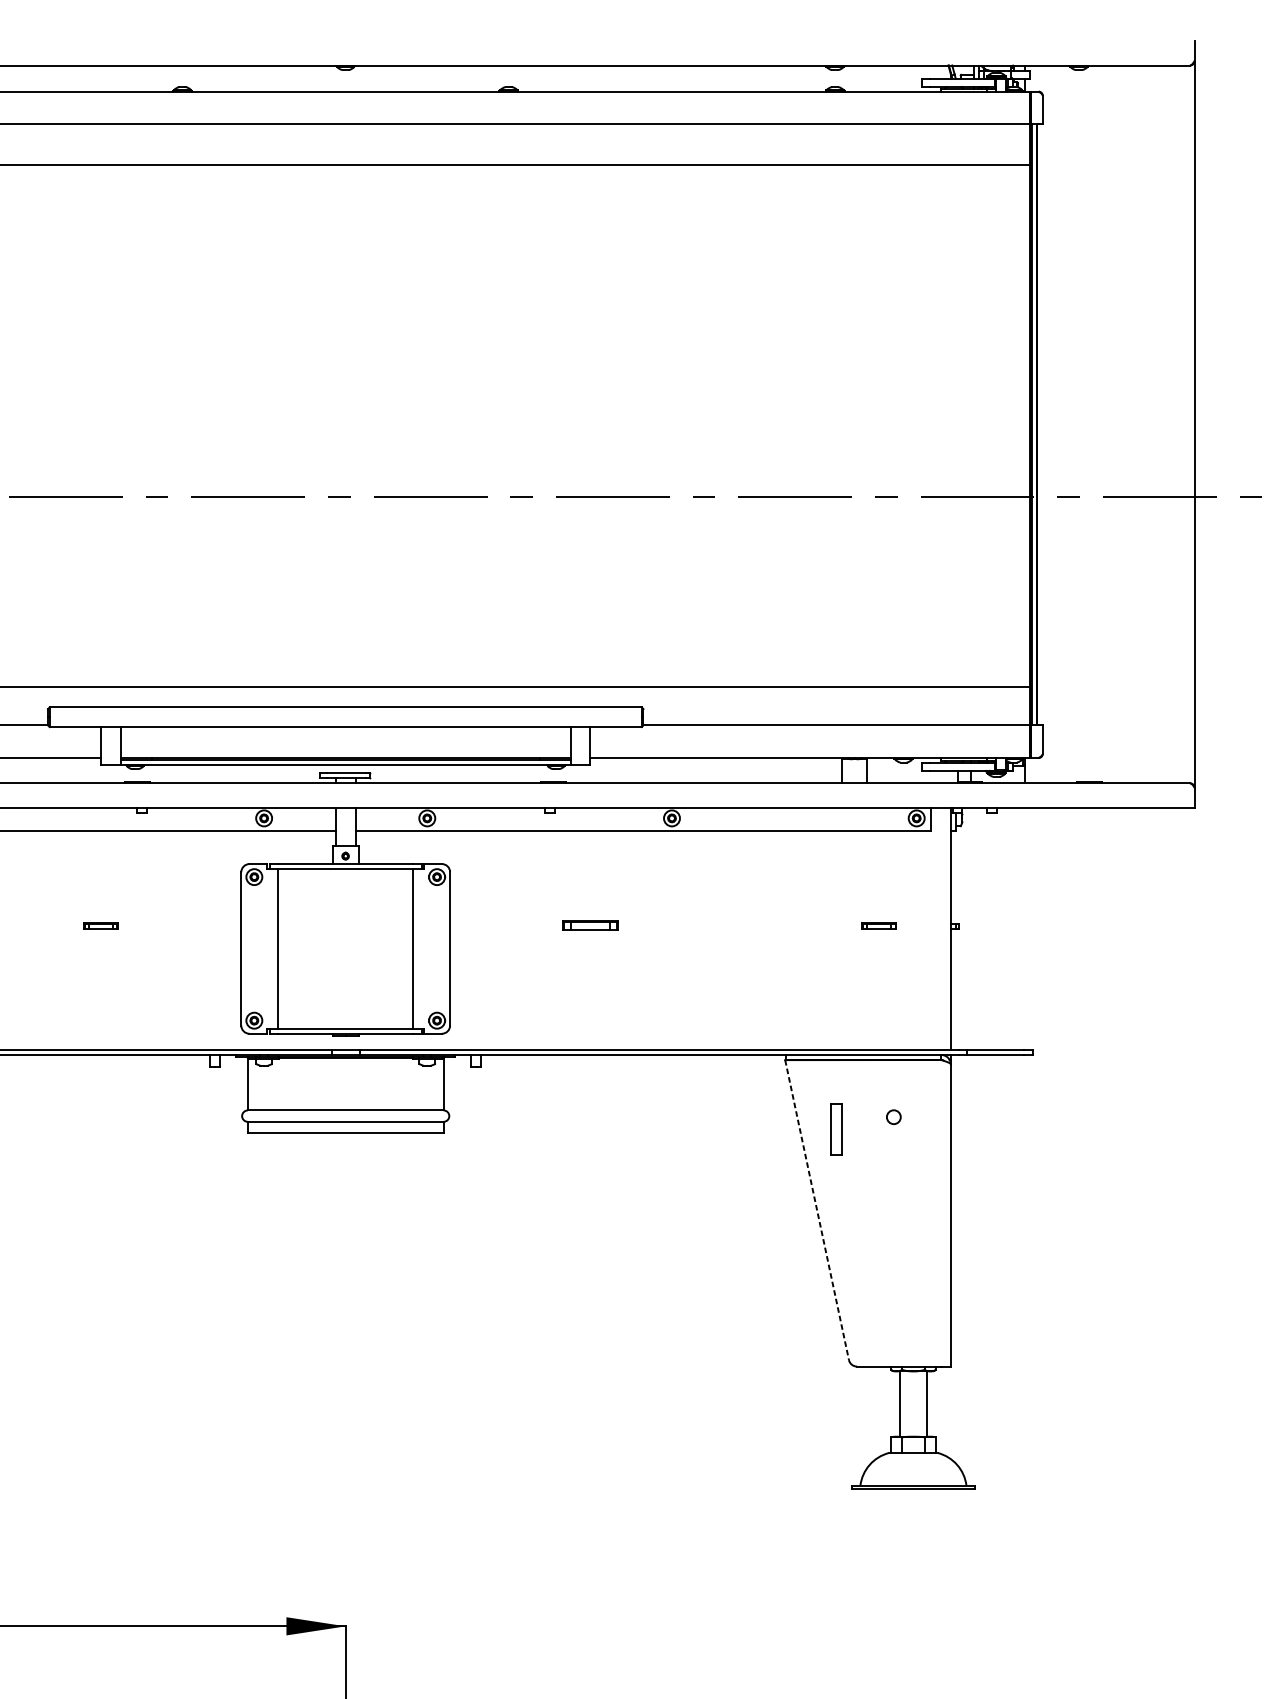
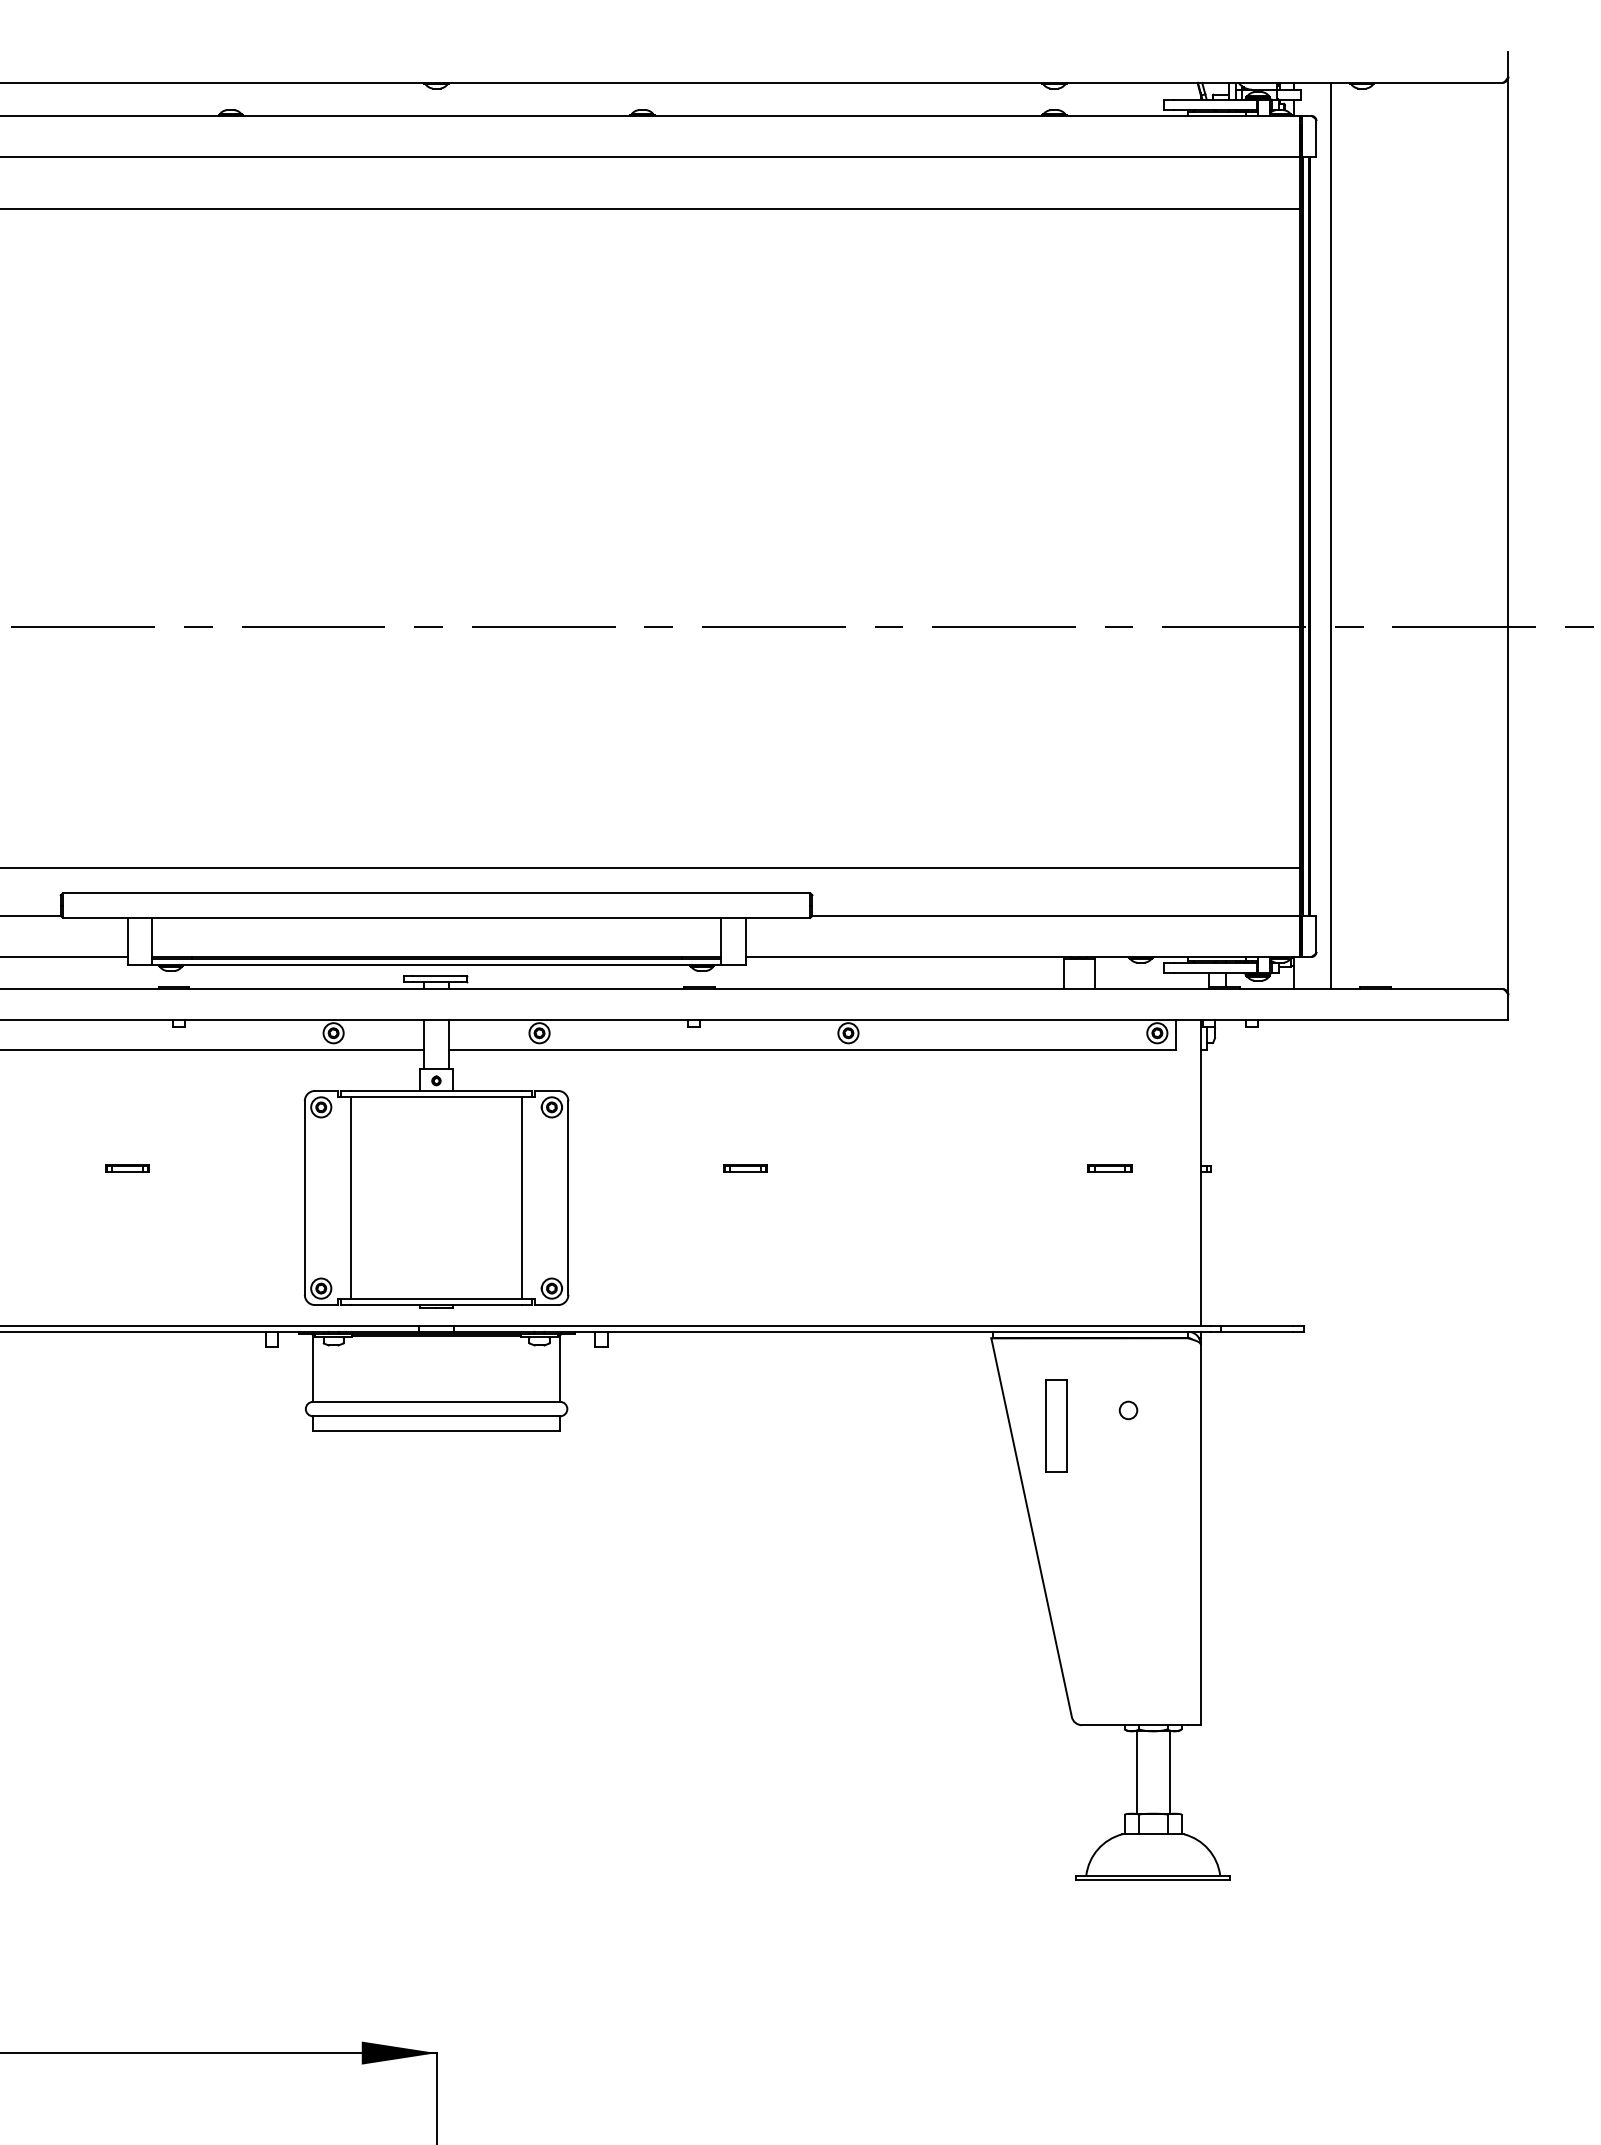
line: (1054, 424) -> (1331, 535), added
part: (590, 925) -> (745, 1168), size x0.62
part: (836, 1129) -> (1056, 1425), size x1.43
line: (816, 1209) -> (1031, 1527), dashed -> solid

